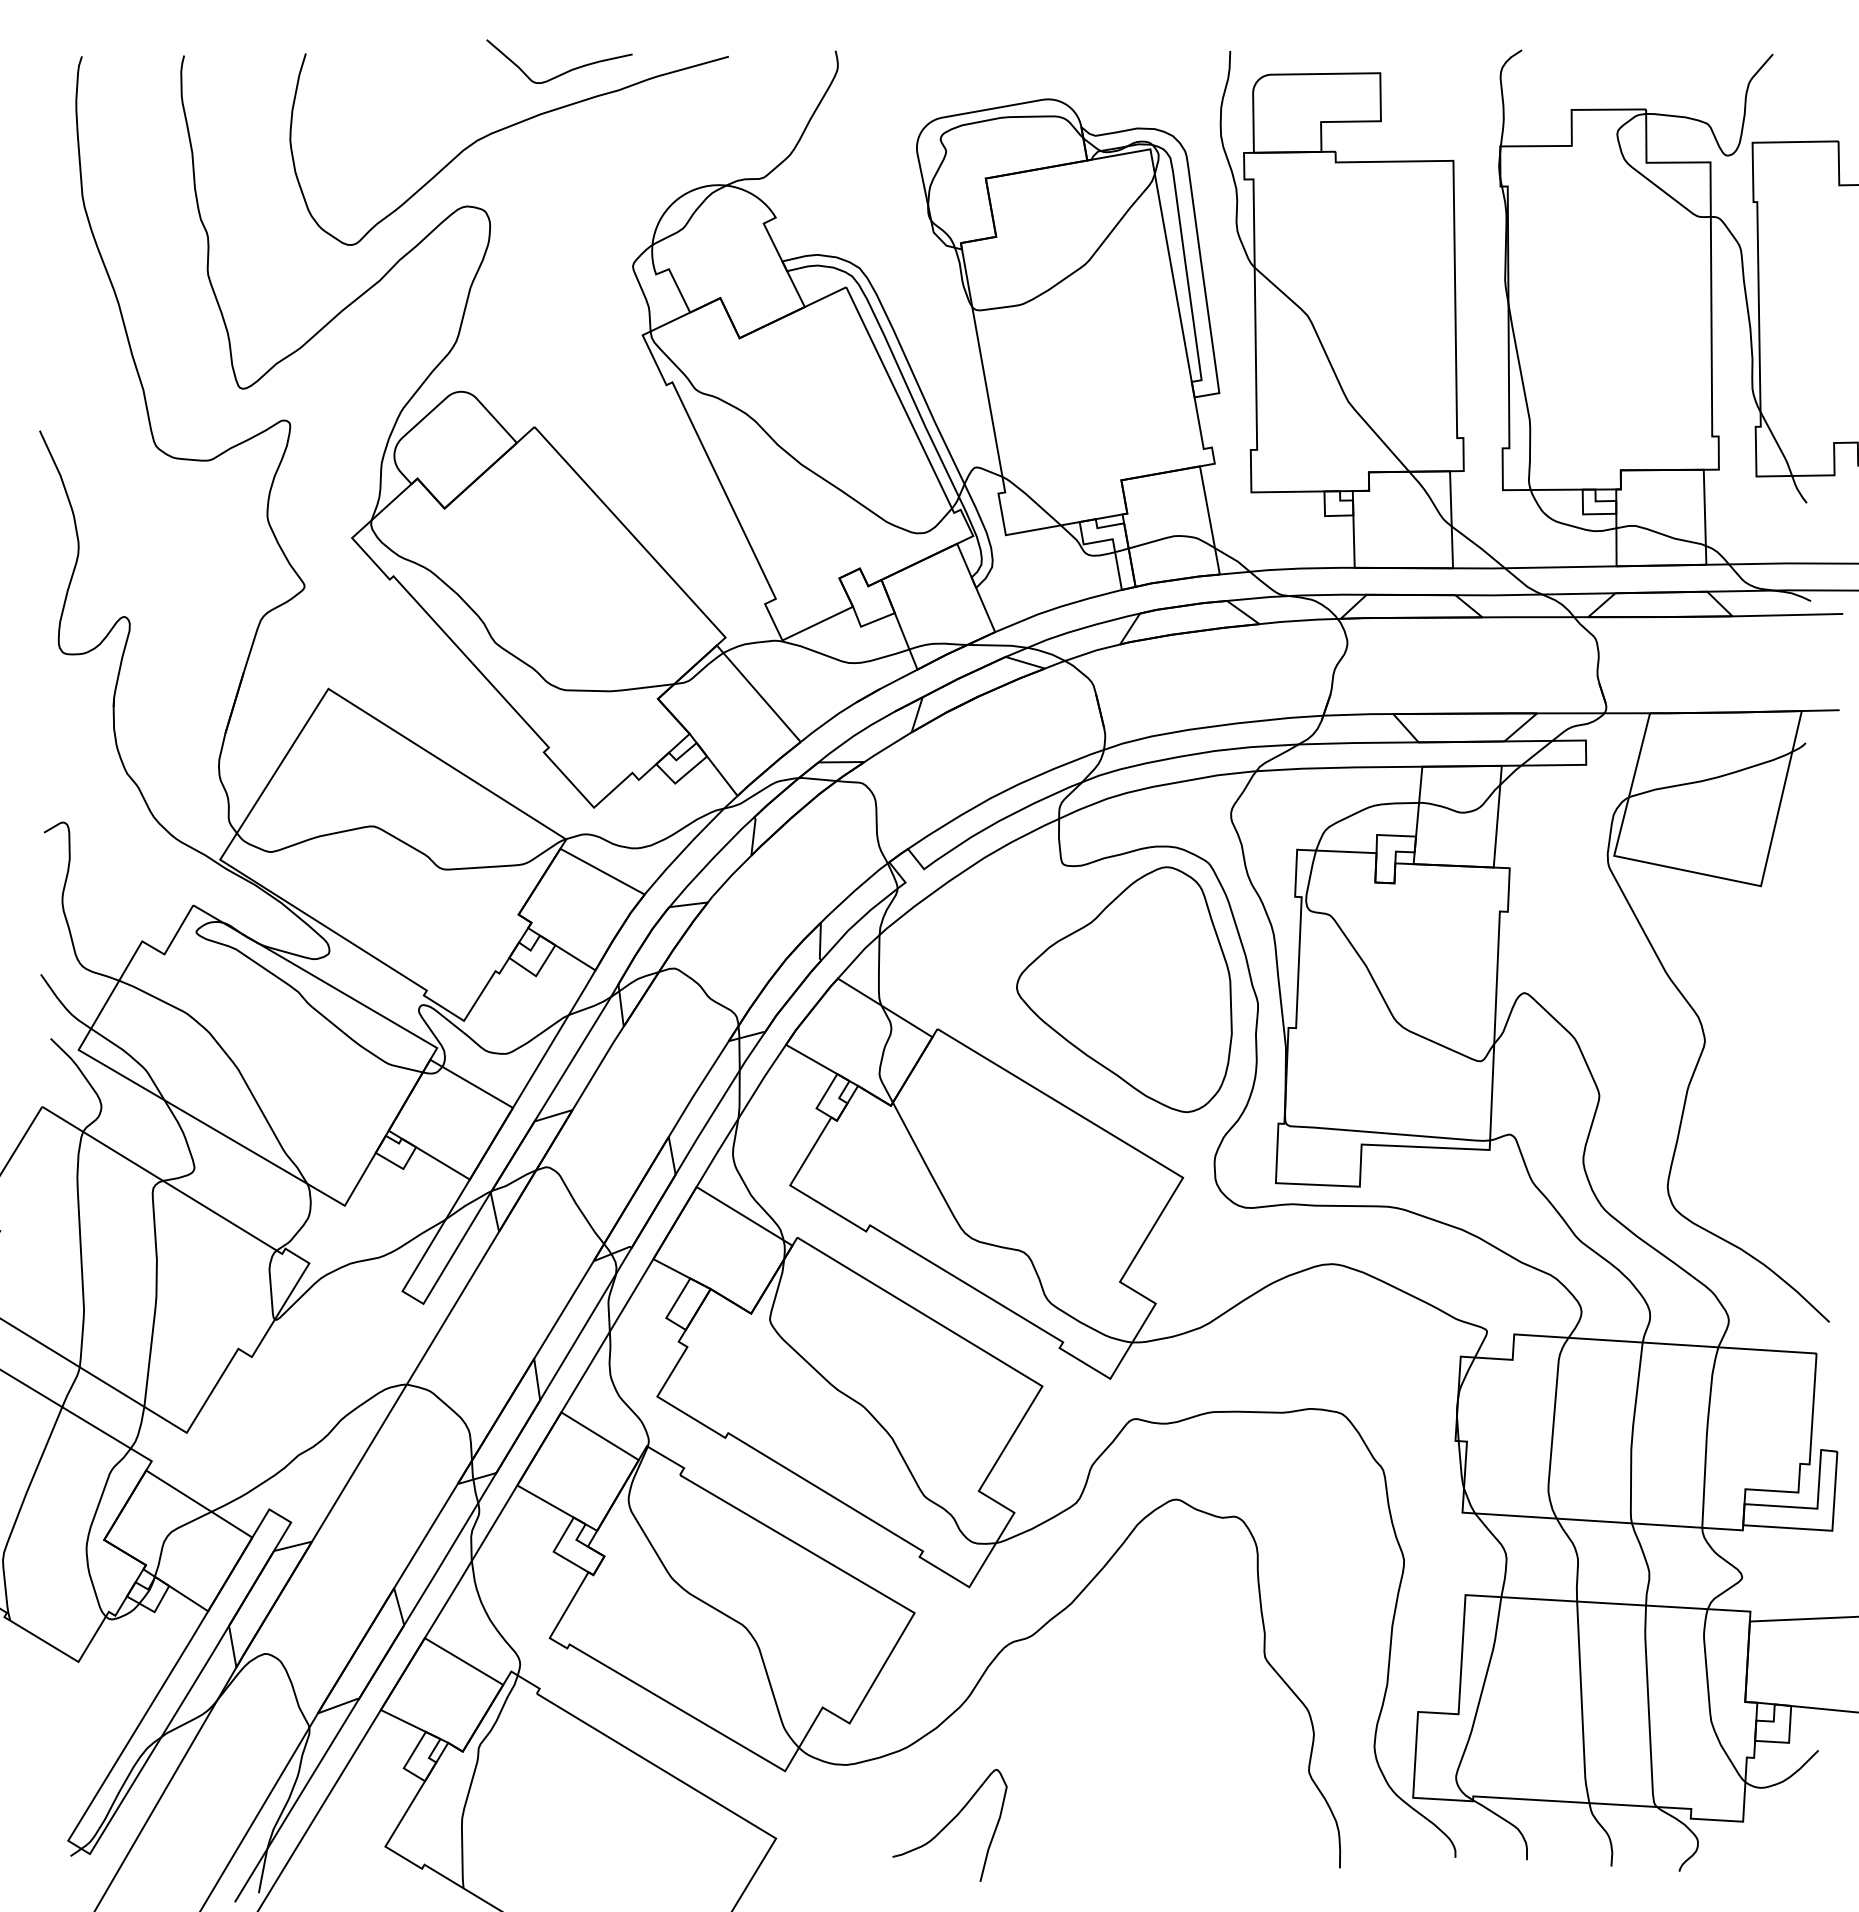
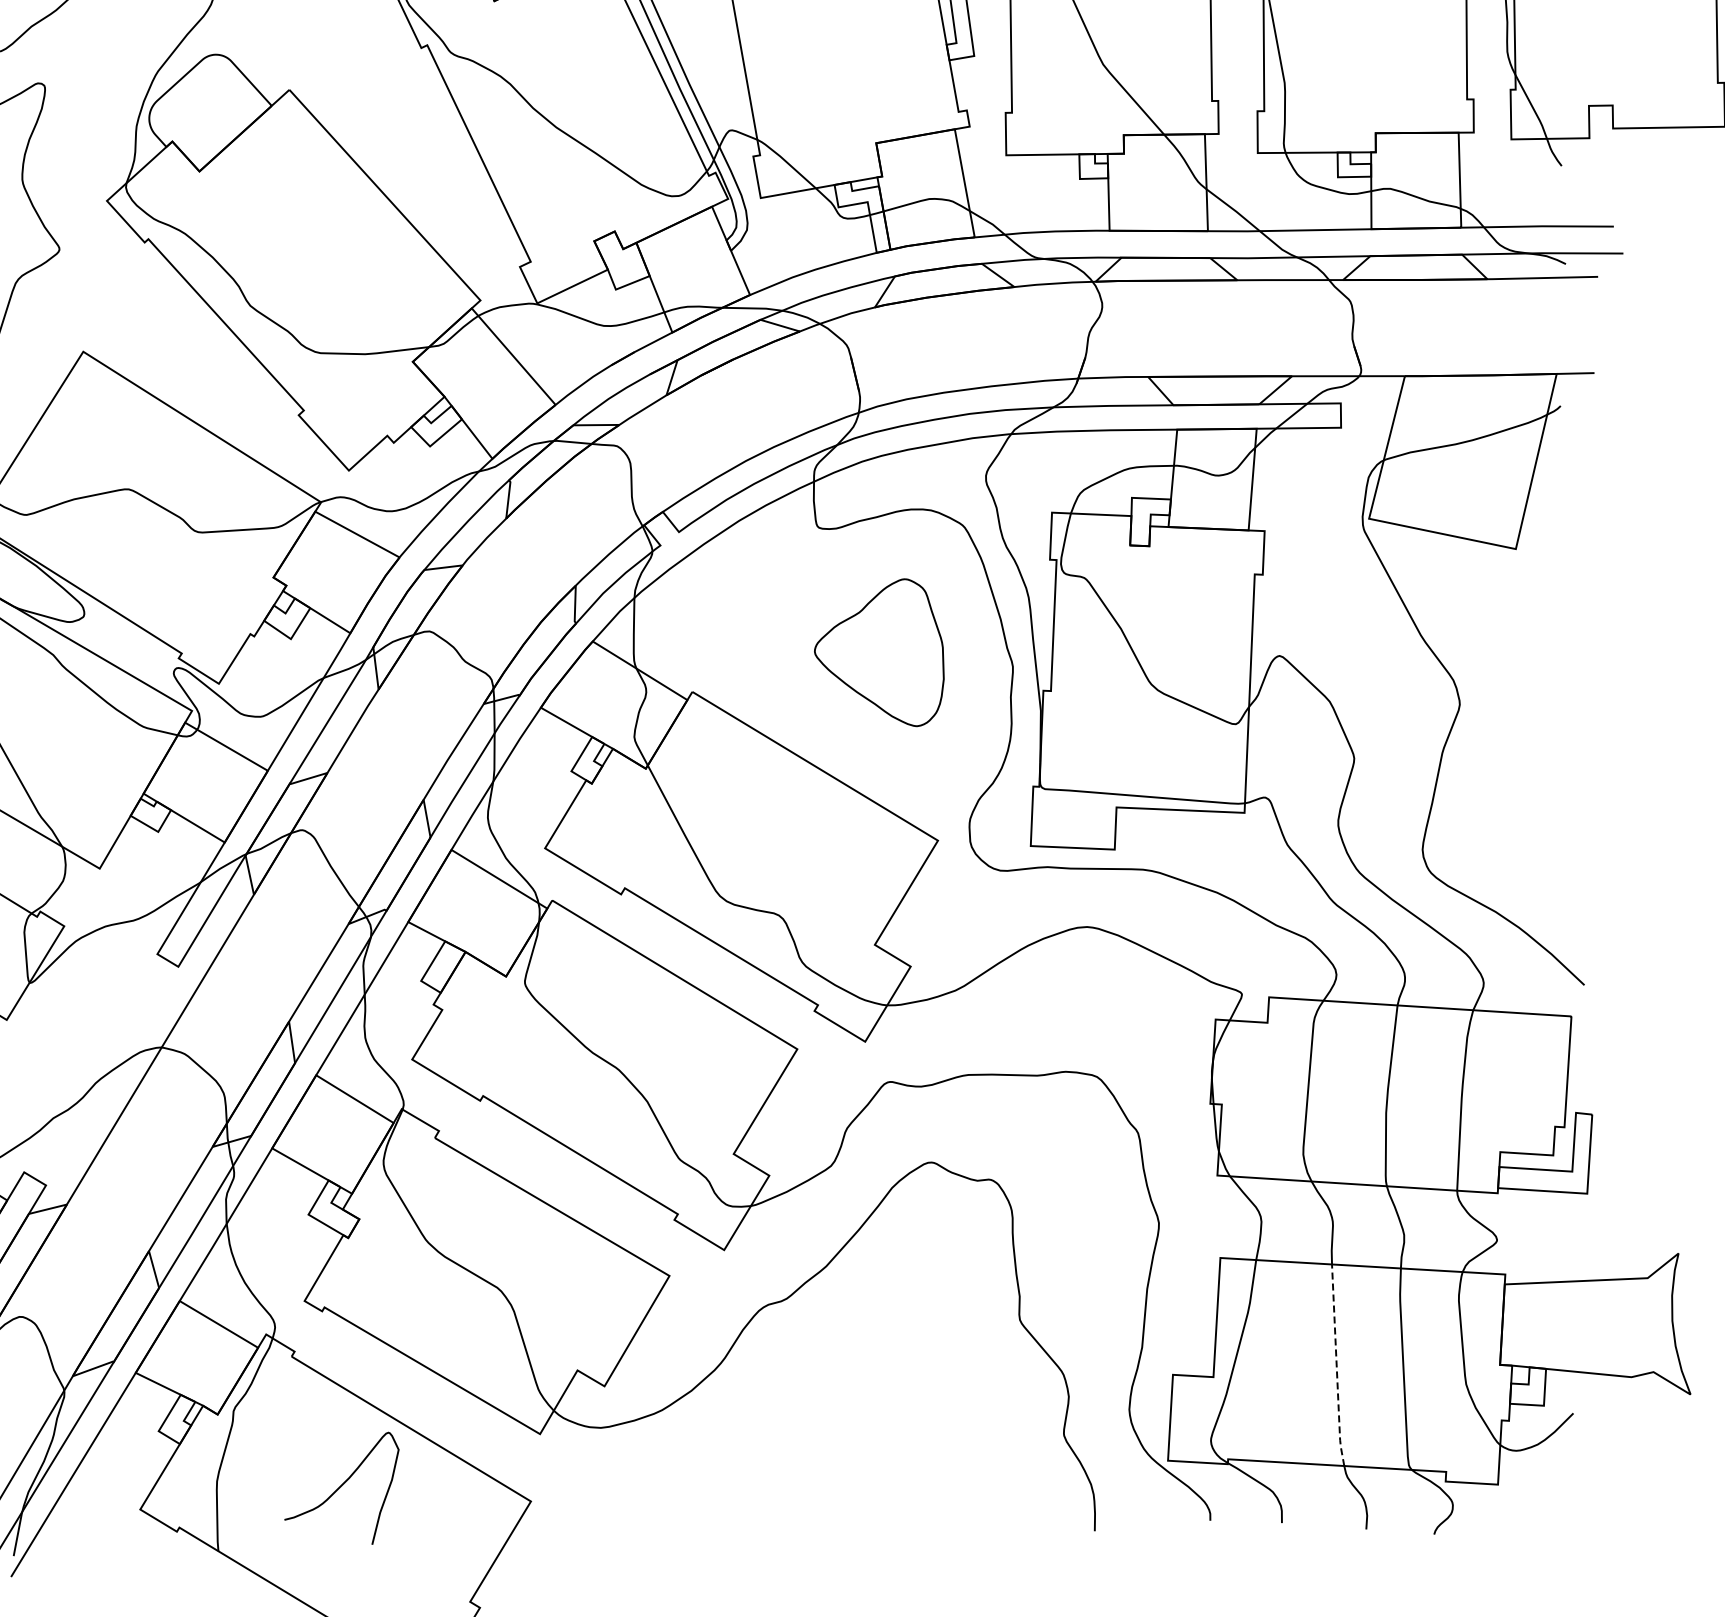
part: (1124, 989) -> (879, 652), size x0.6
line: (1581, 1703) -> (1336, 1366), solid -> dashed
curve: (949, 1824) -> (341, 1487), moved

